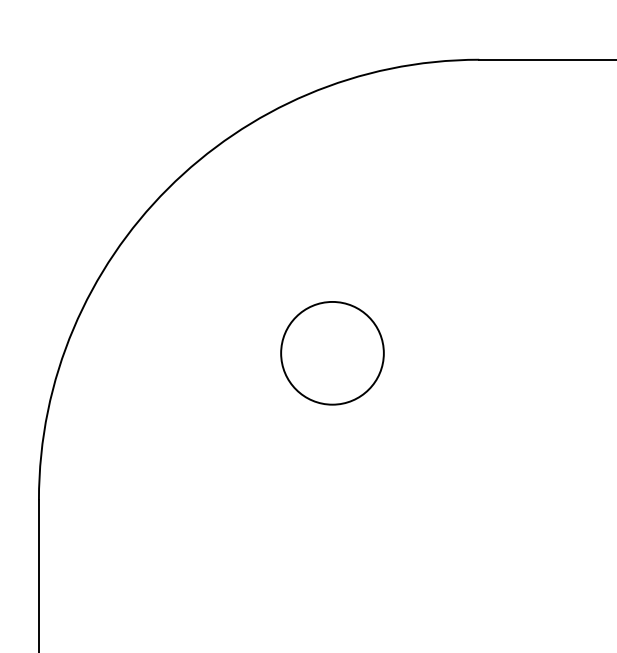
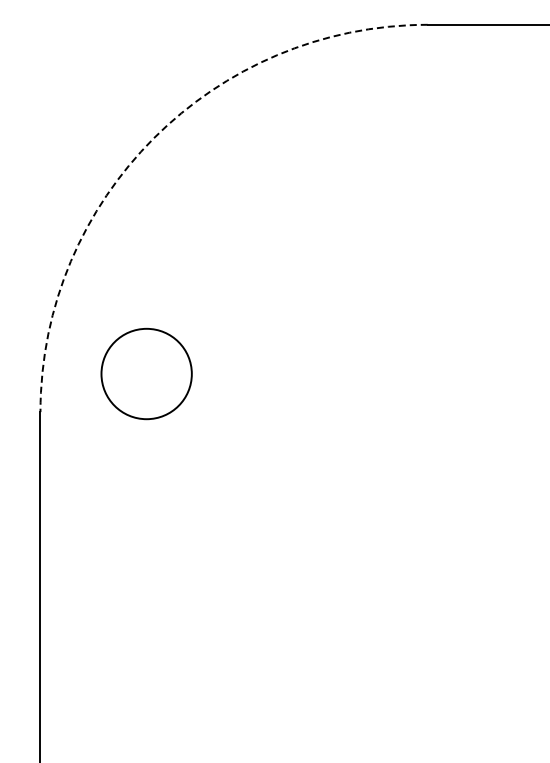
arc: (167, 189) -> (153, 138), solid -> dashed
circle: (332, 352) -> (146, 373), moved

